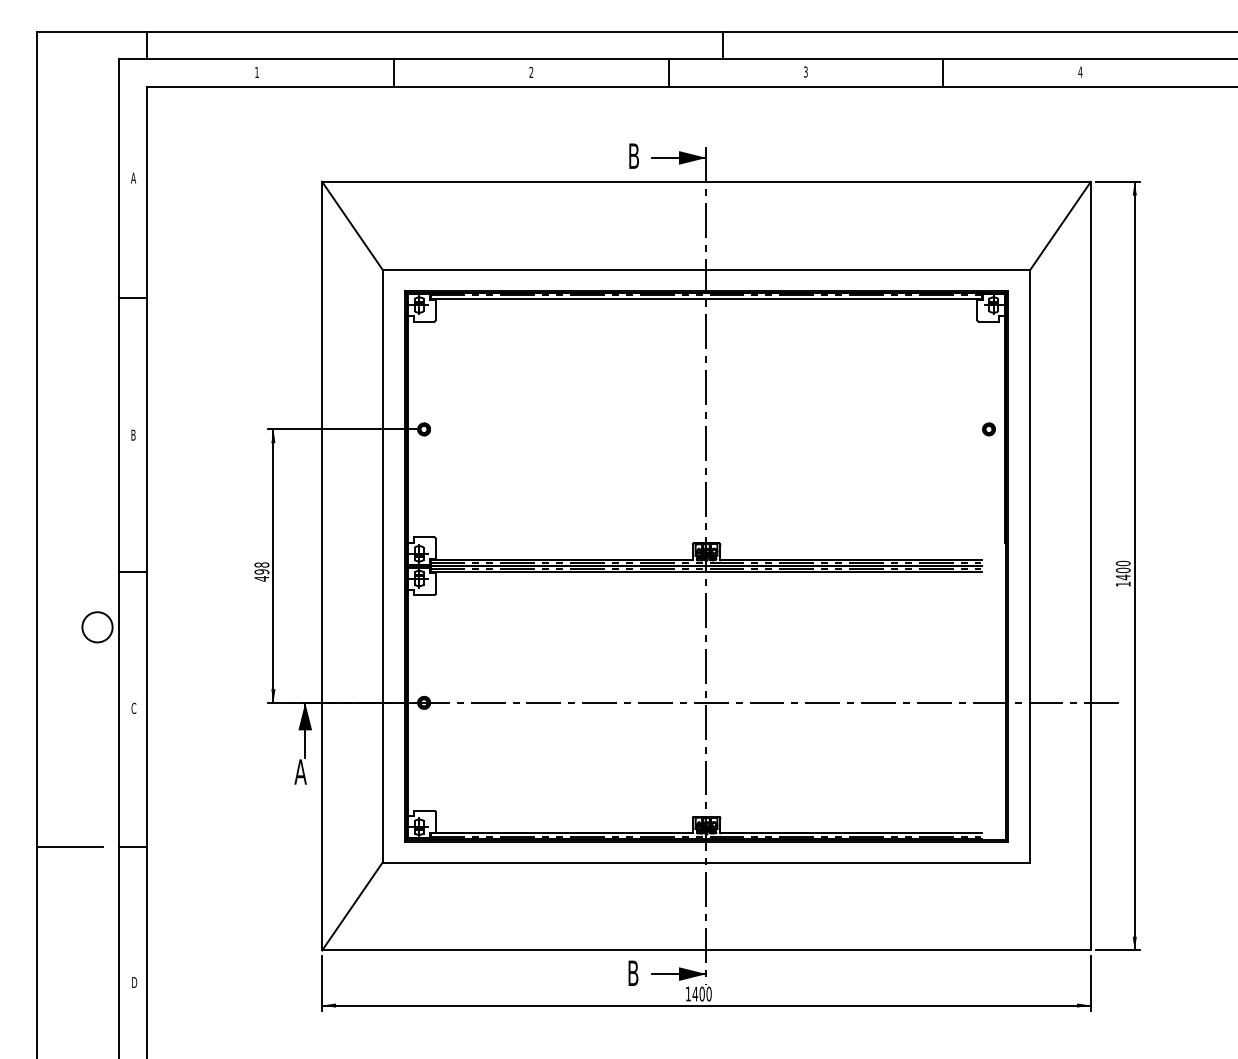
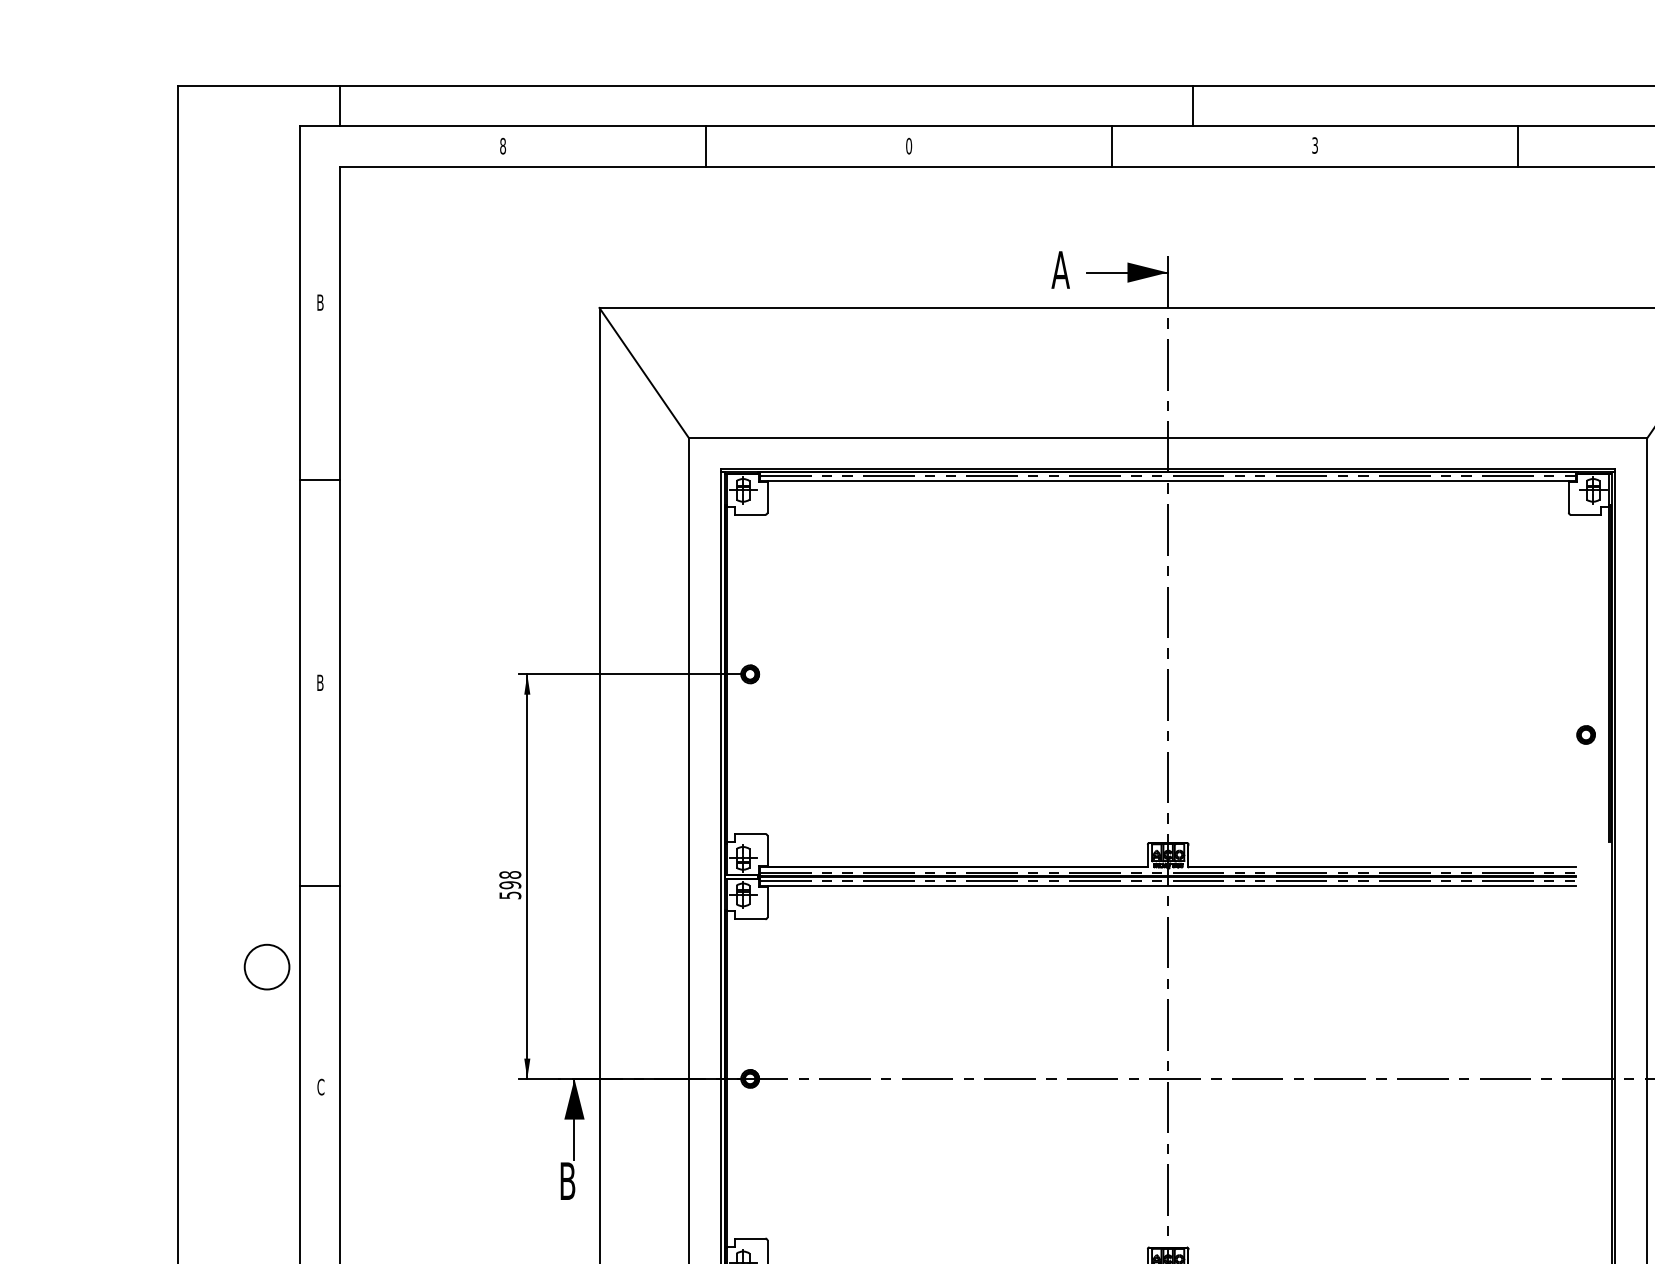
text: (256, 72) -> (502, 146), 1 -> 8
text: (531, 72) -> (909, 146), 2 -> 0
text: (633, 155) -> (1060, 269), B -> A
text: (133, 177) -> (320, 301), A -> B
part: (988, 429) -> (1585, 735), moved
text: (261, 578) -> (509, 894), 498 -> 598
text: (300, 771) -> (567, 1180), A -> B

